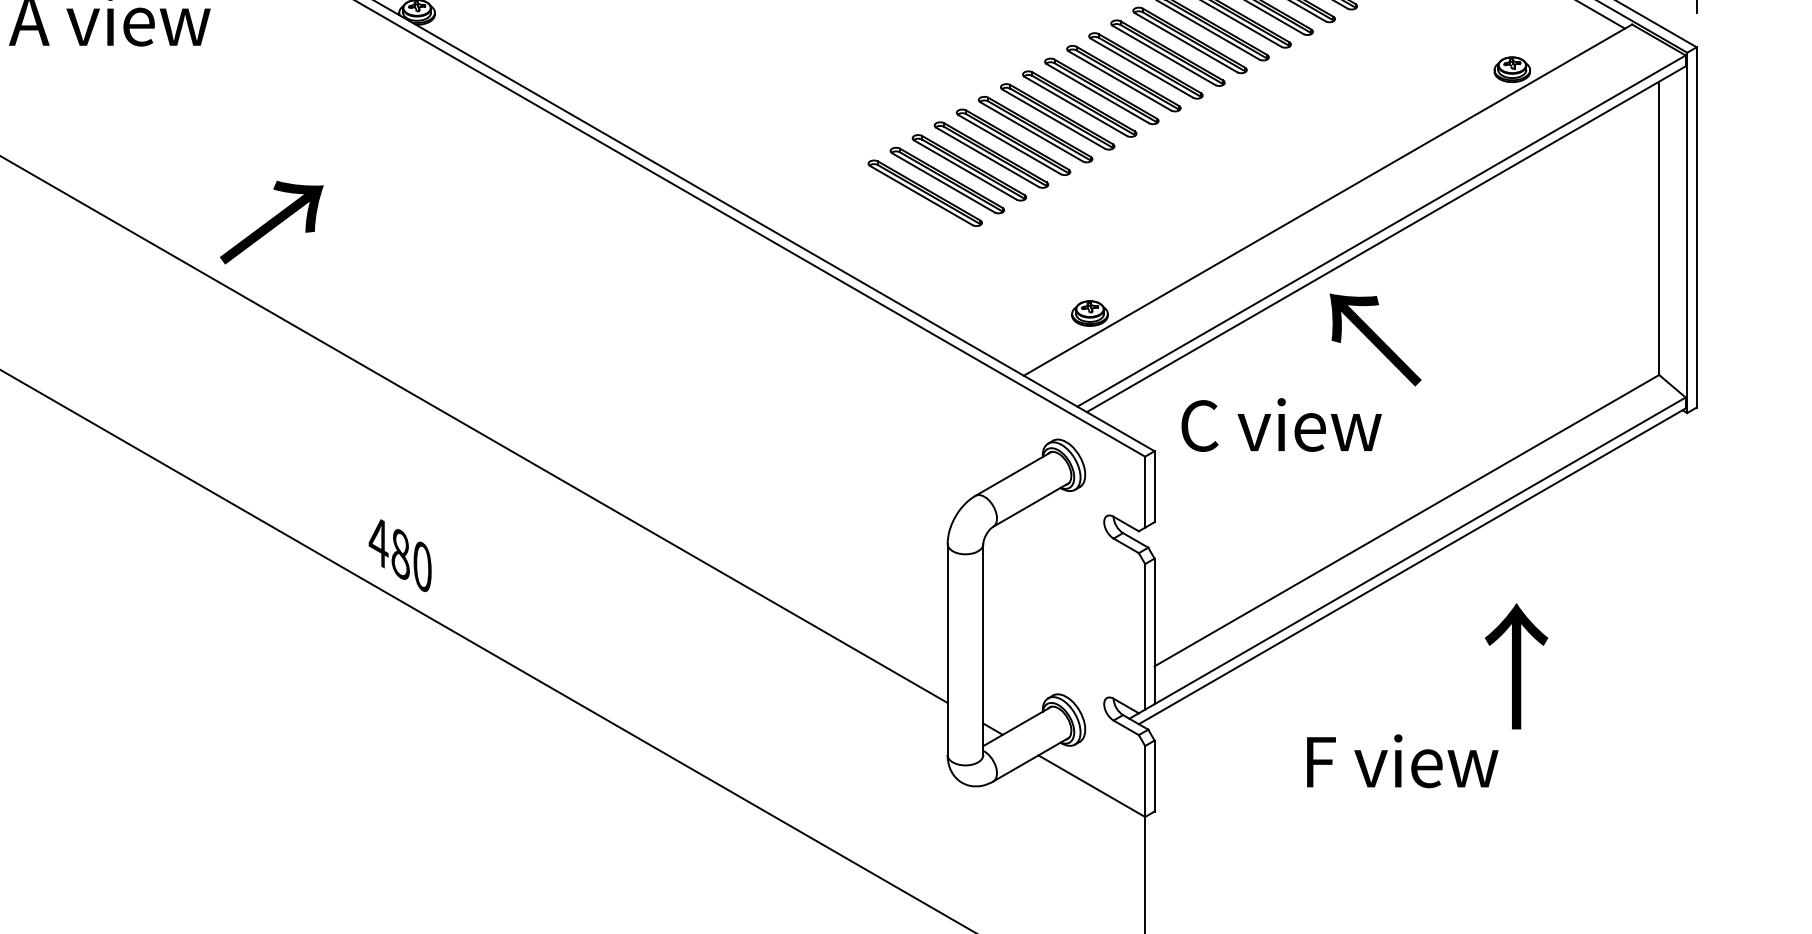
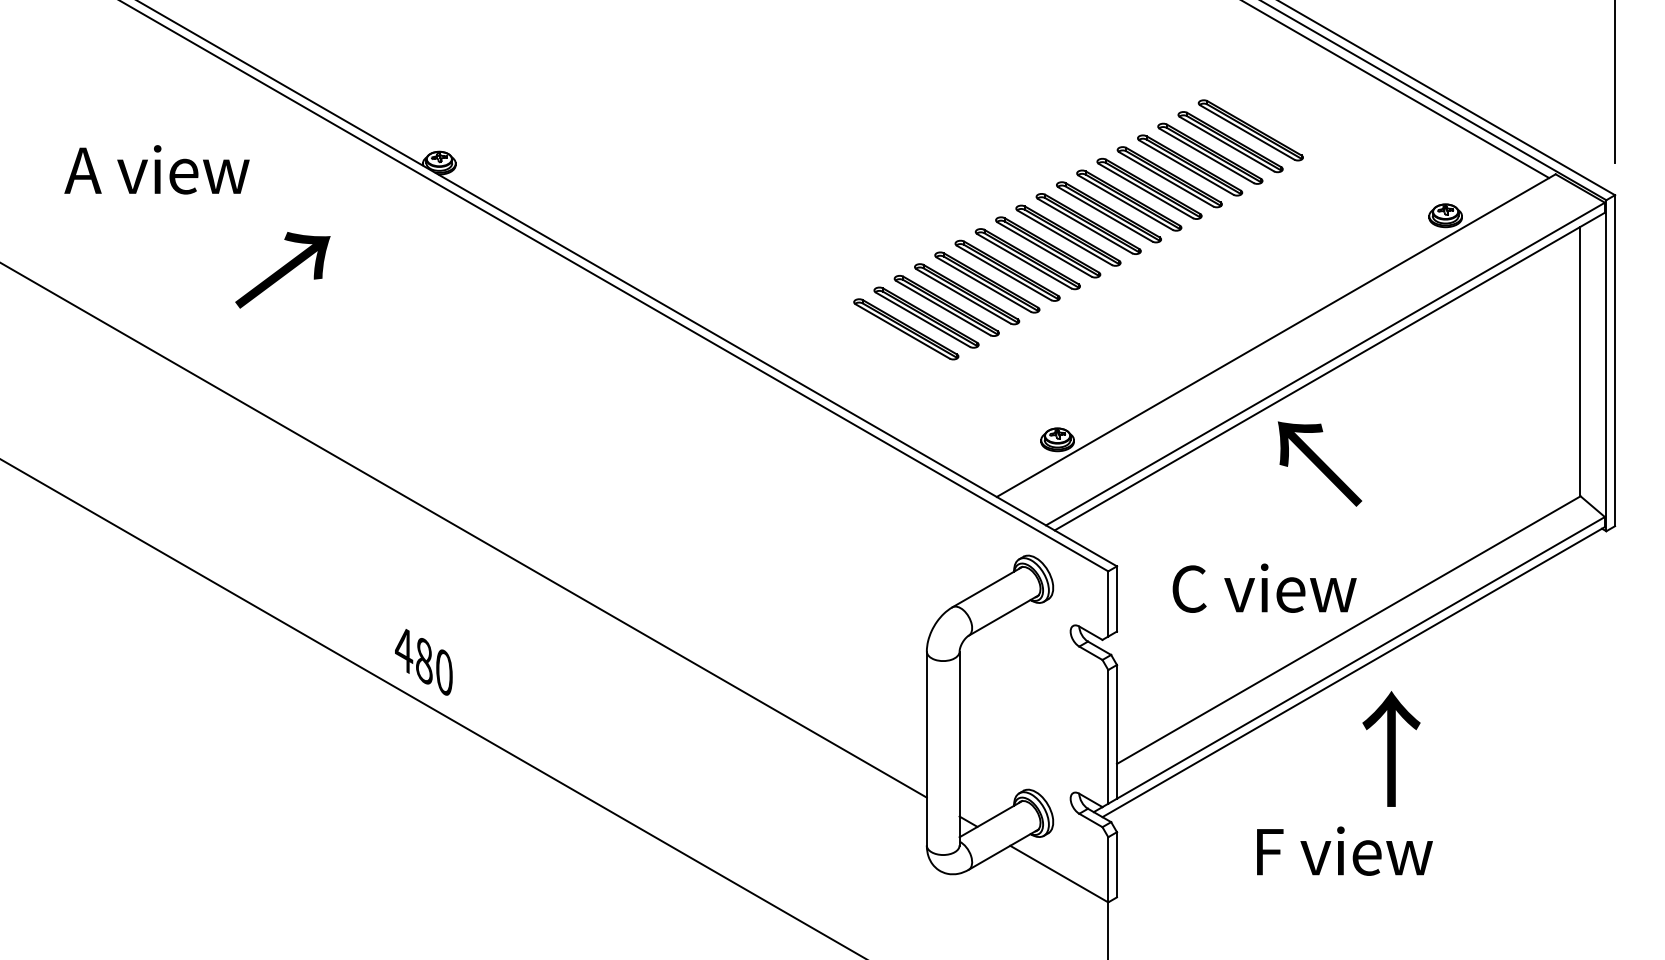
text: (271, 222) -> (282, 270), moved
text: (1281, 424) -> (1264, 587), moved
text: (1516, 665) -> (1391, 748), moved

